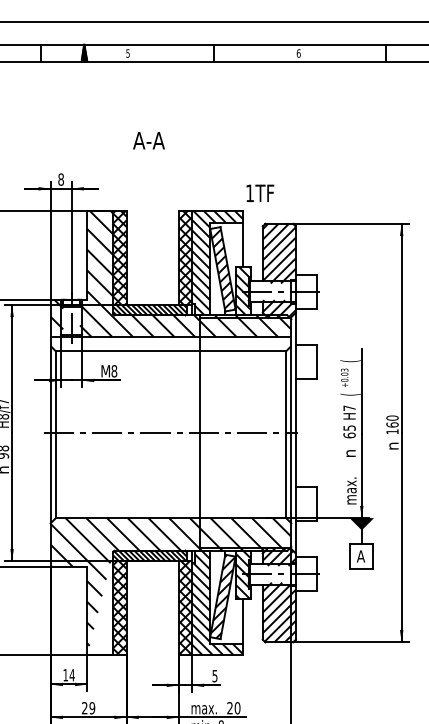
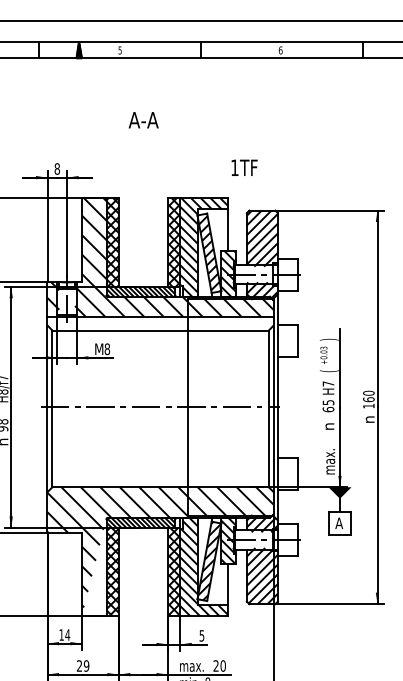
text: (148, 140) -> (143, 120), moved
text: (260, 192) -> (244, 167), moved
text: (350, 361) -> (329, 340), ( -> )

